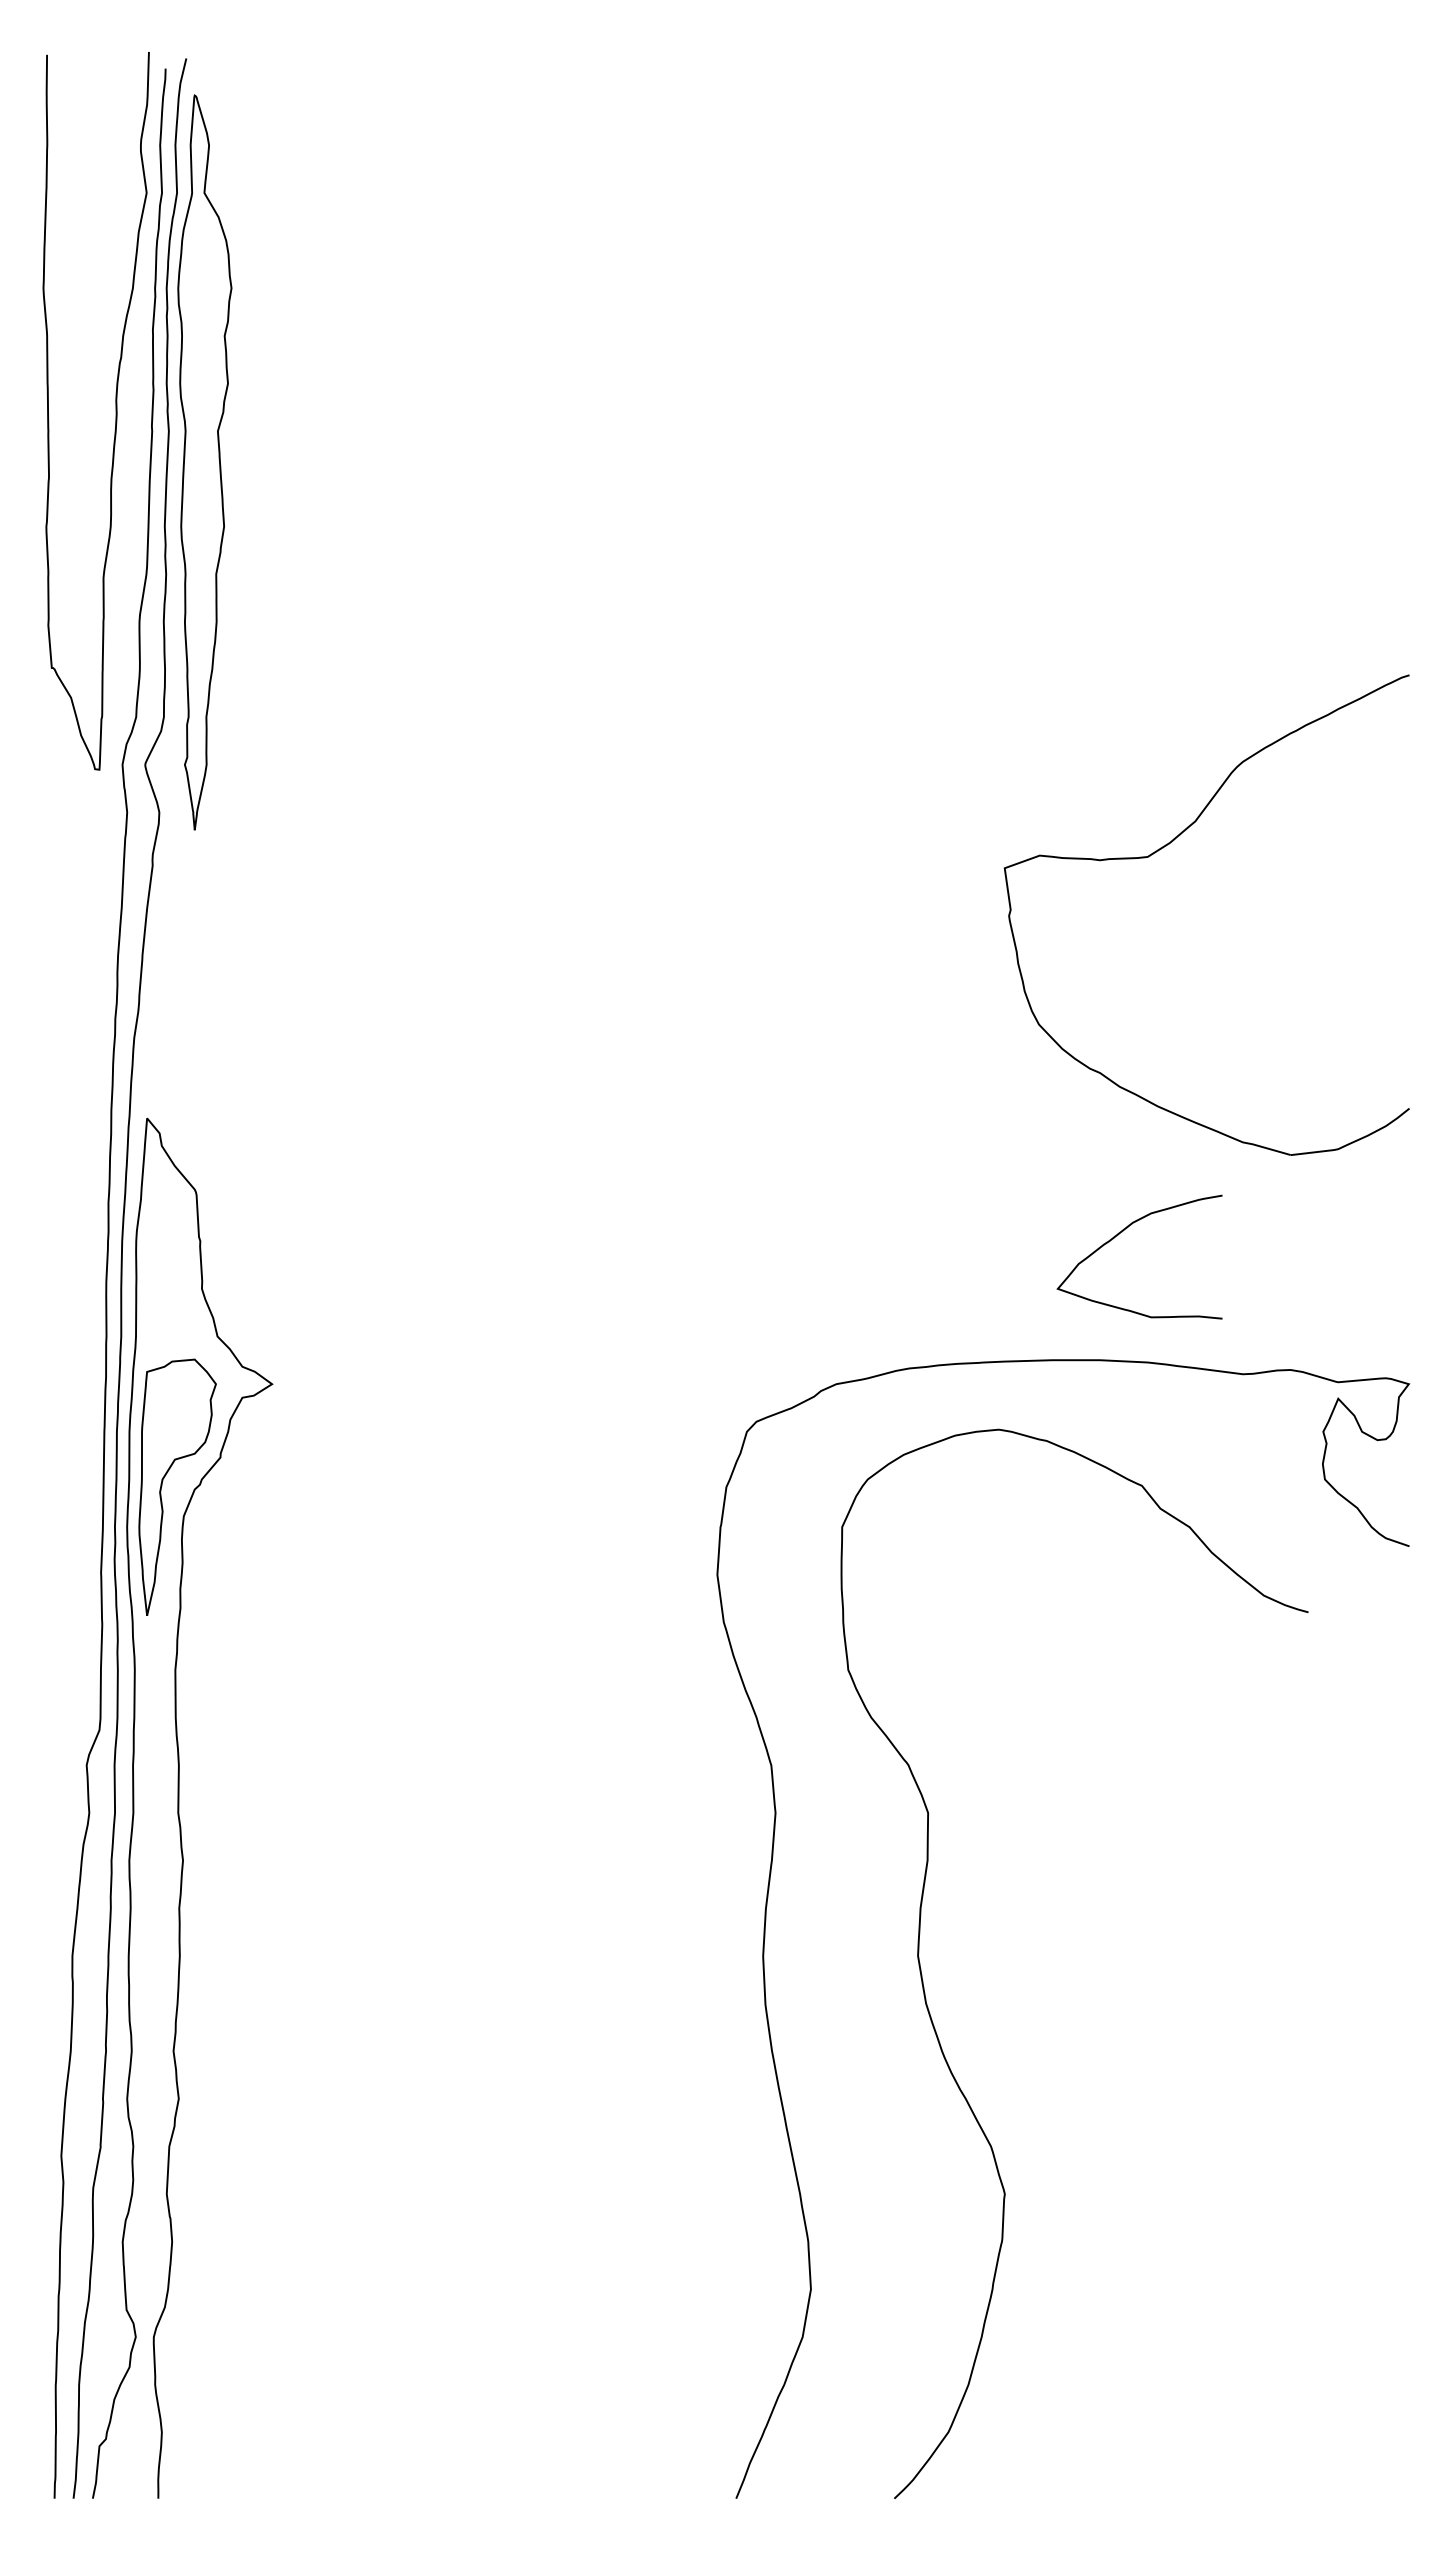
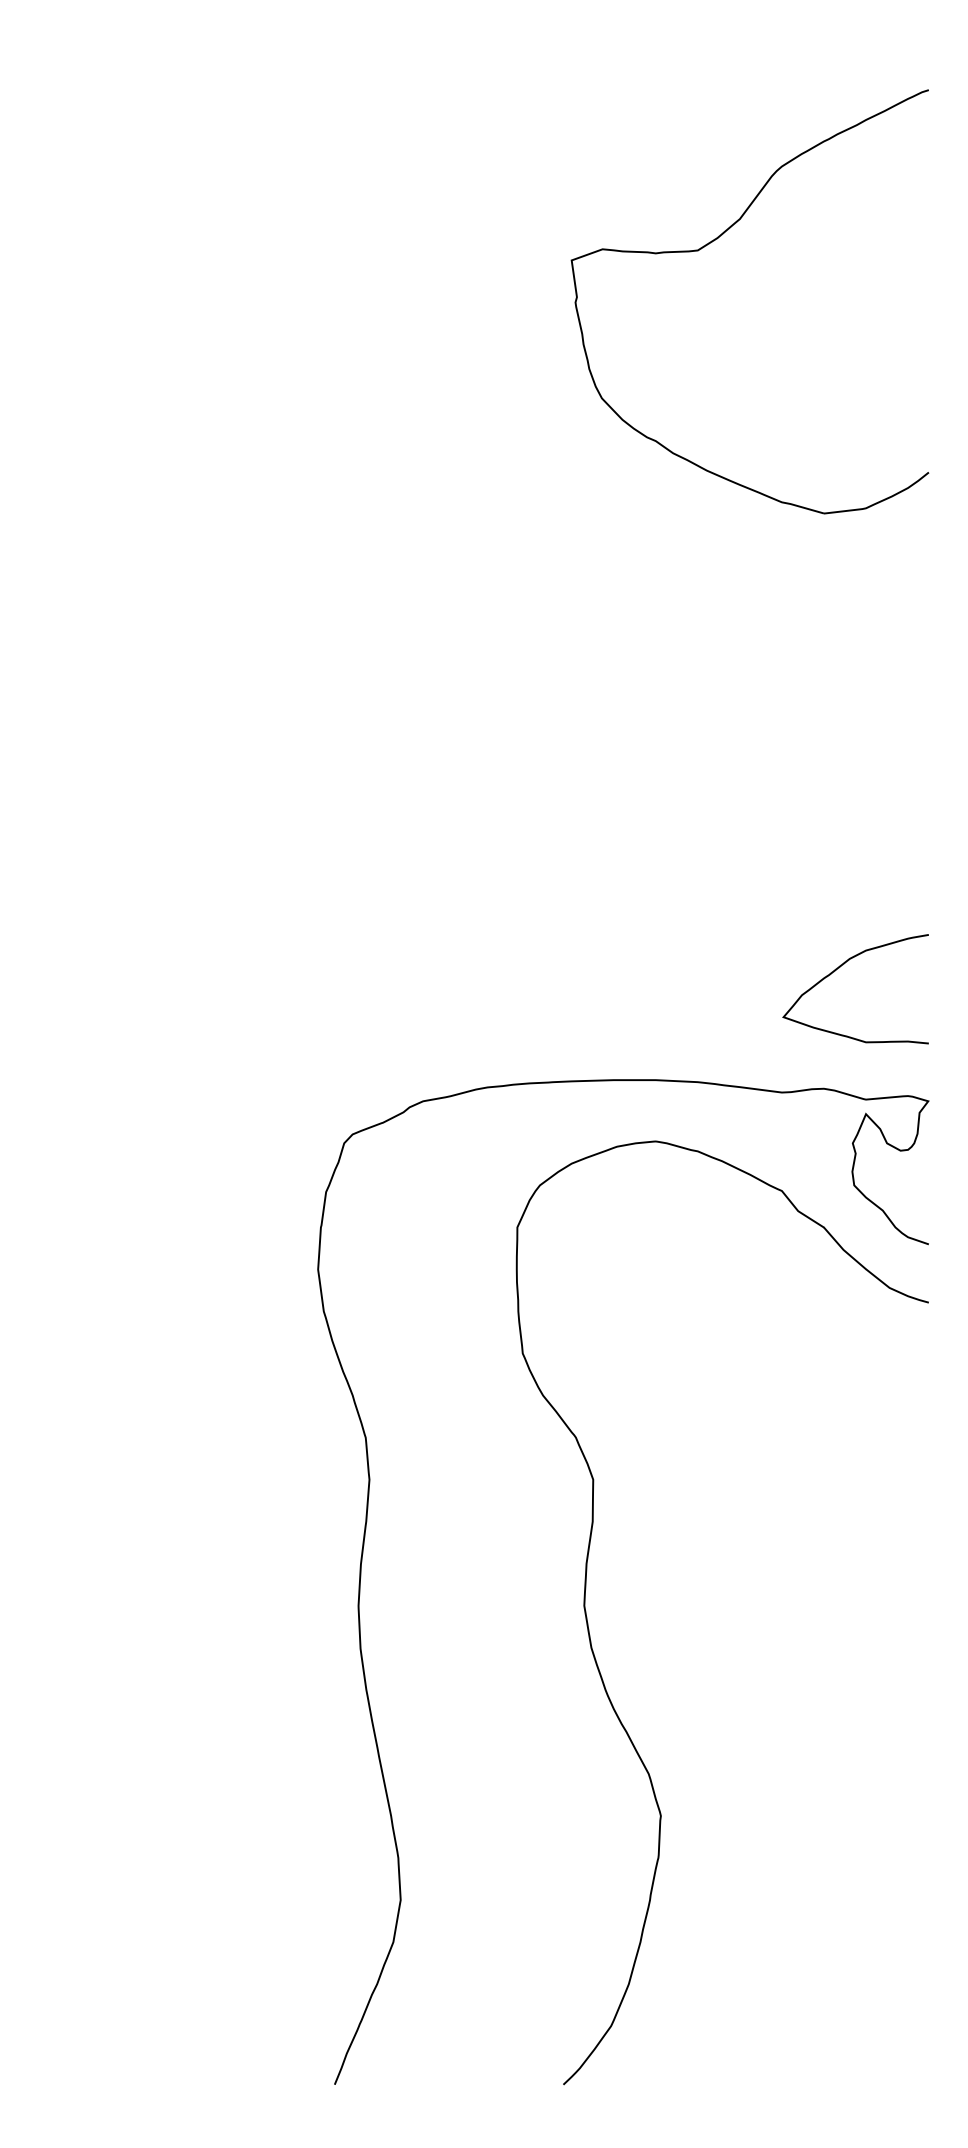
part: (1163, 848) -> (711, 243), moved
curve: (1122, 1232) -> (840, 967), moved
curve: (924, 1986) -> (590, 1632), moved

